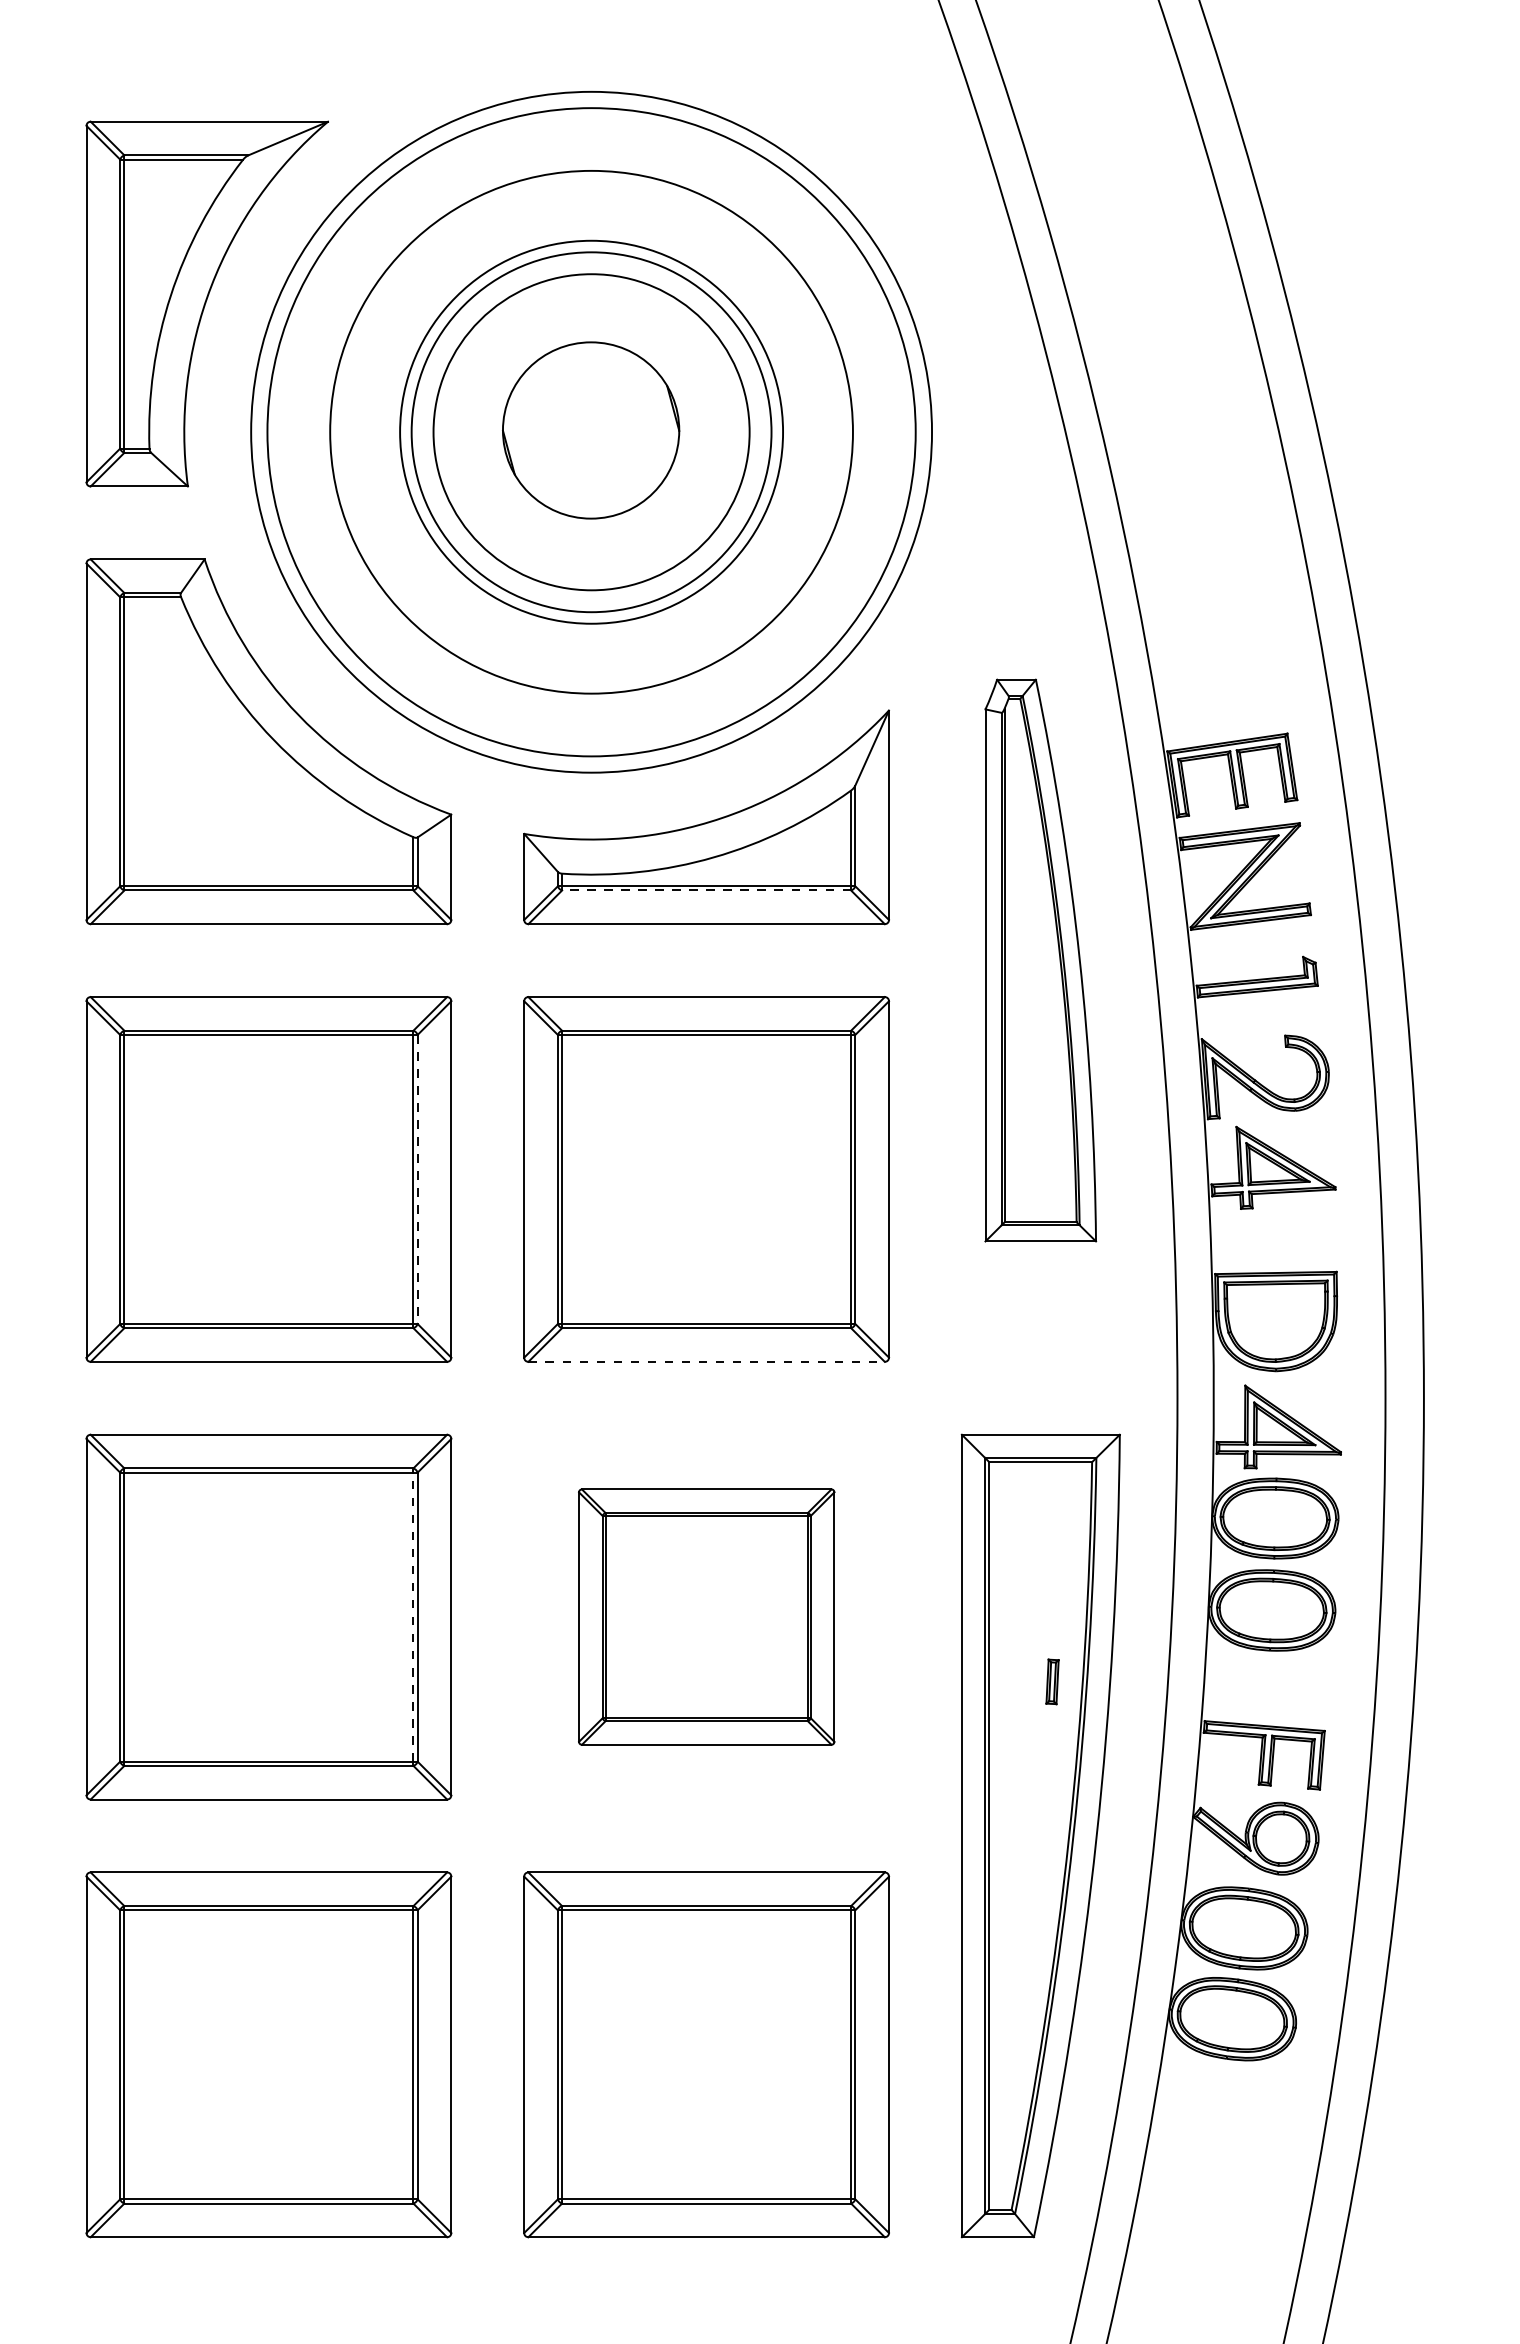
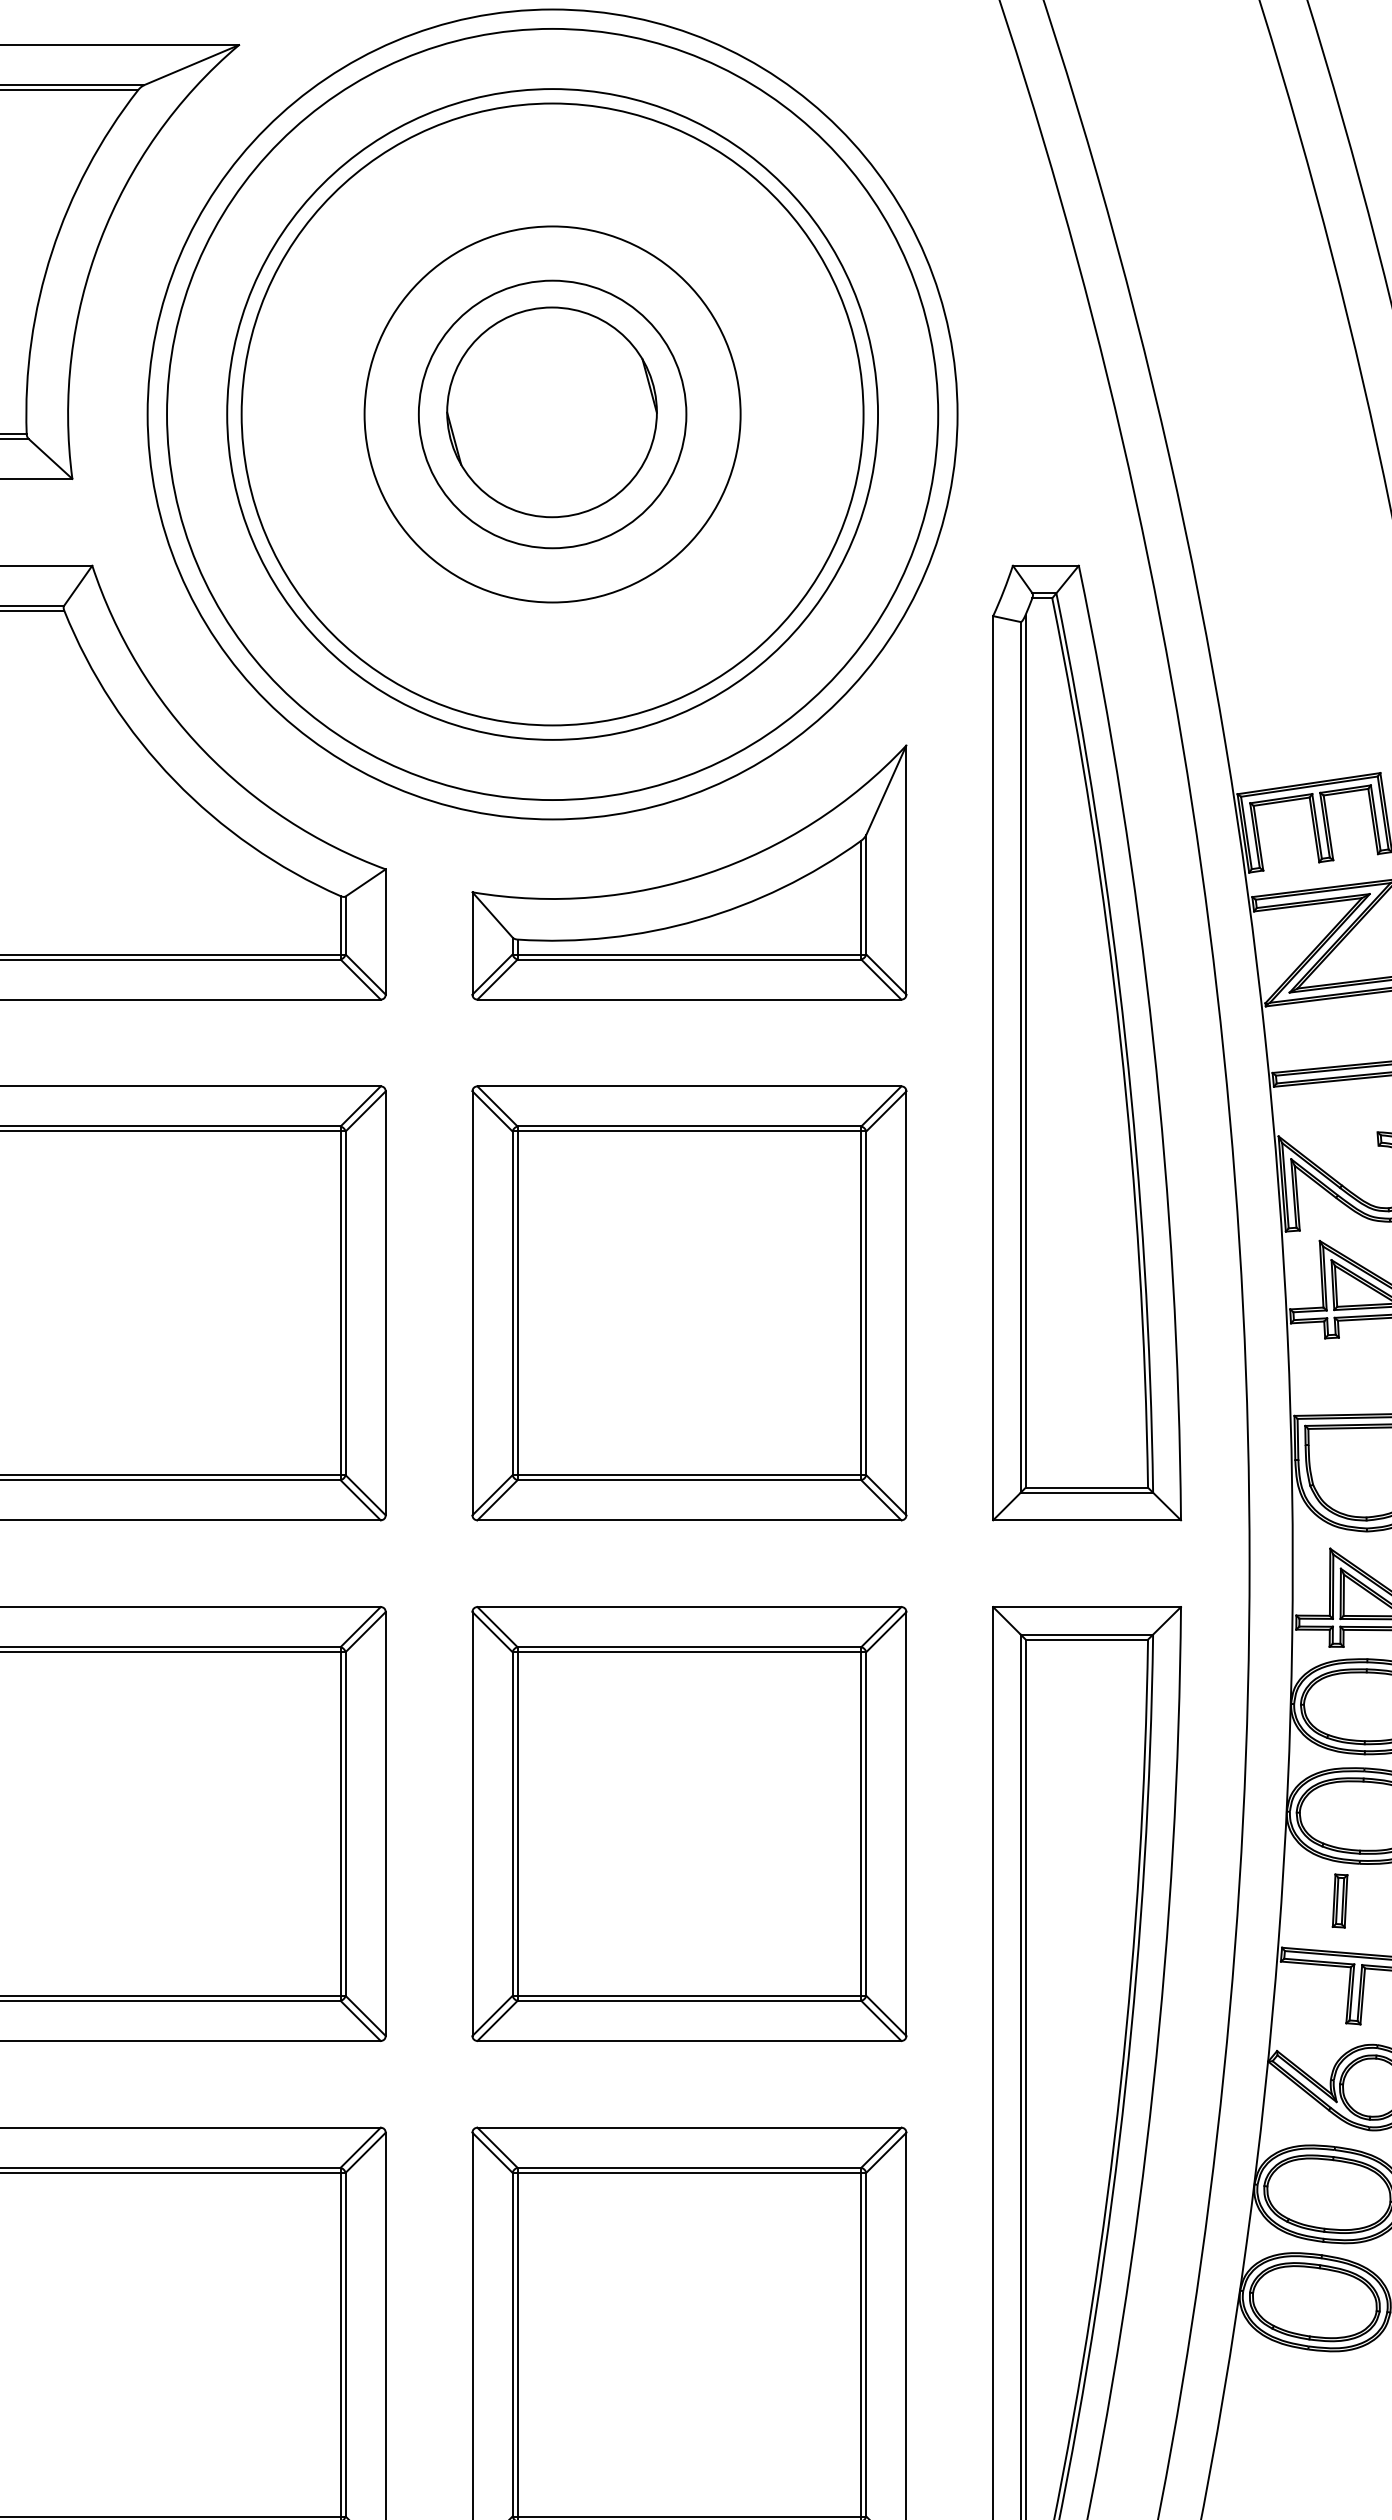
circle: (591, 431) -> (552, 413), size x0.62
circle: (591, 431) -> (552, 413), size x1.43
line: (706, 890) -> (689, 959), dashed -> solid
part: (1040, 960) -> (1086, 1042), size x1.43
line: (417, 1179) -> (345, 1303), dashed -> solid
line: (707, 1361) -> (690, 1519), dashed -> solid
line: (413, 1616) -> (340, 1823), dashed -> solid
part: (706, 1616) -> (689, 1823), size x1.43
part: (1052, 1681) -> (1340, 1900), moved

